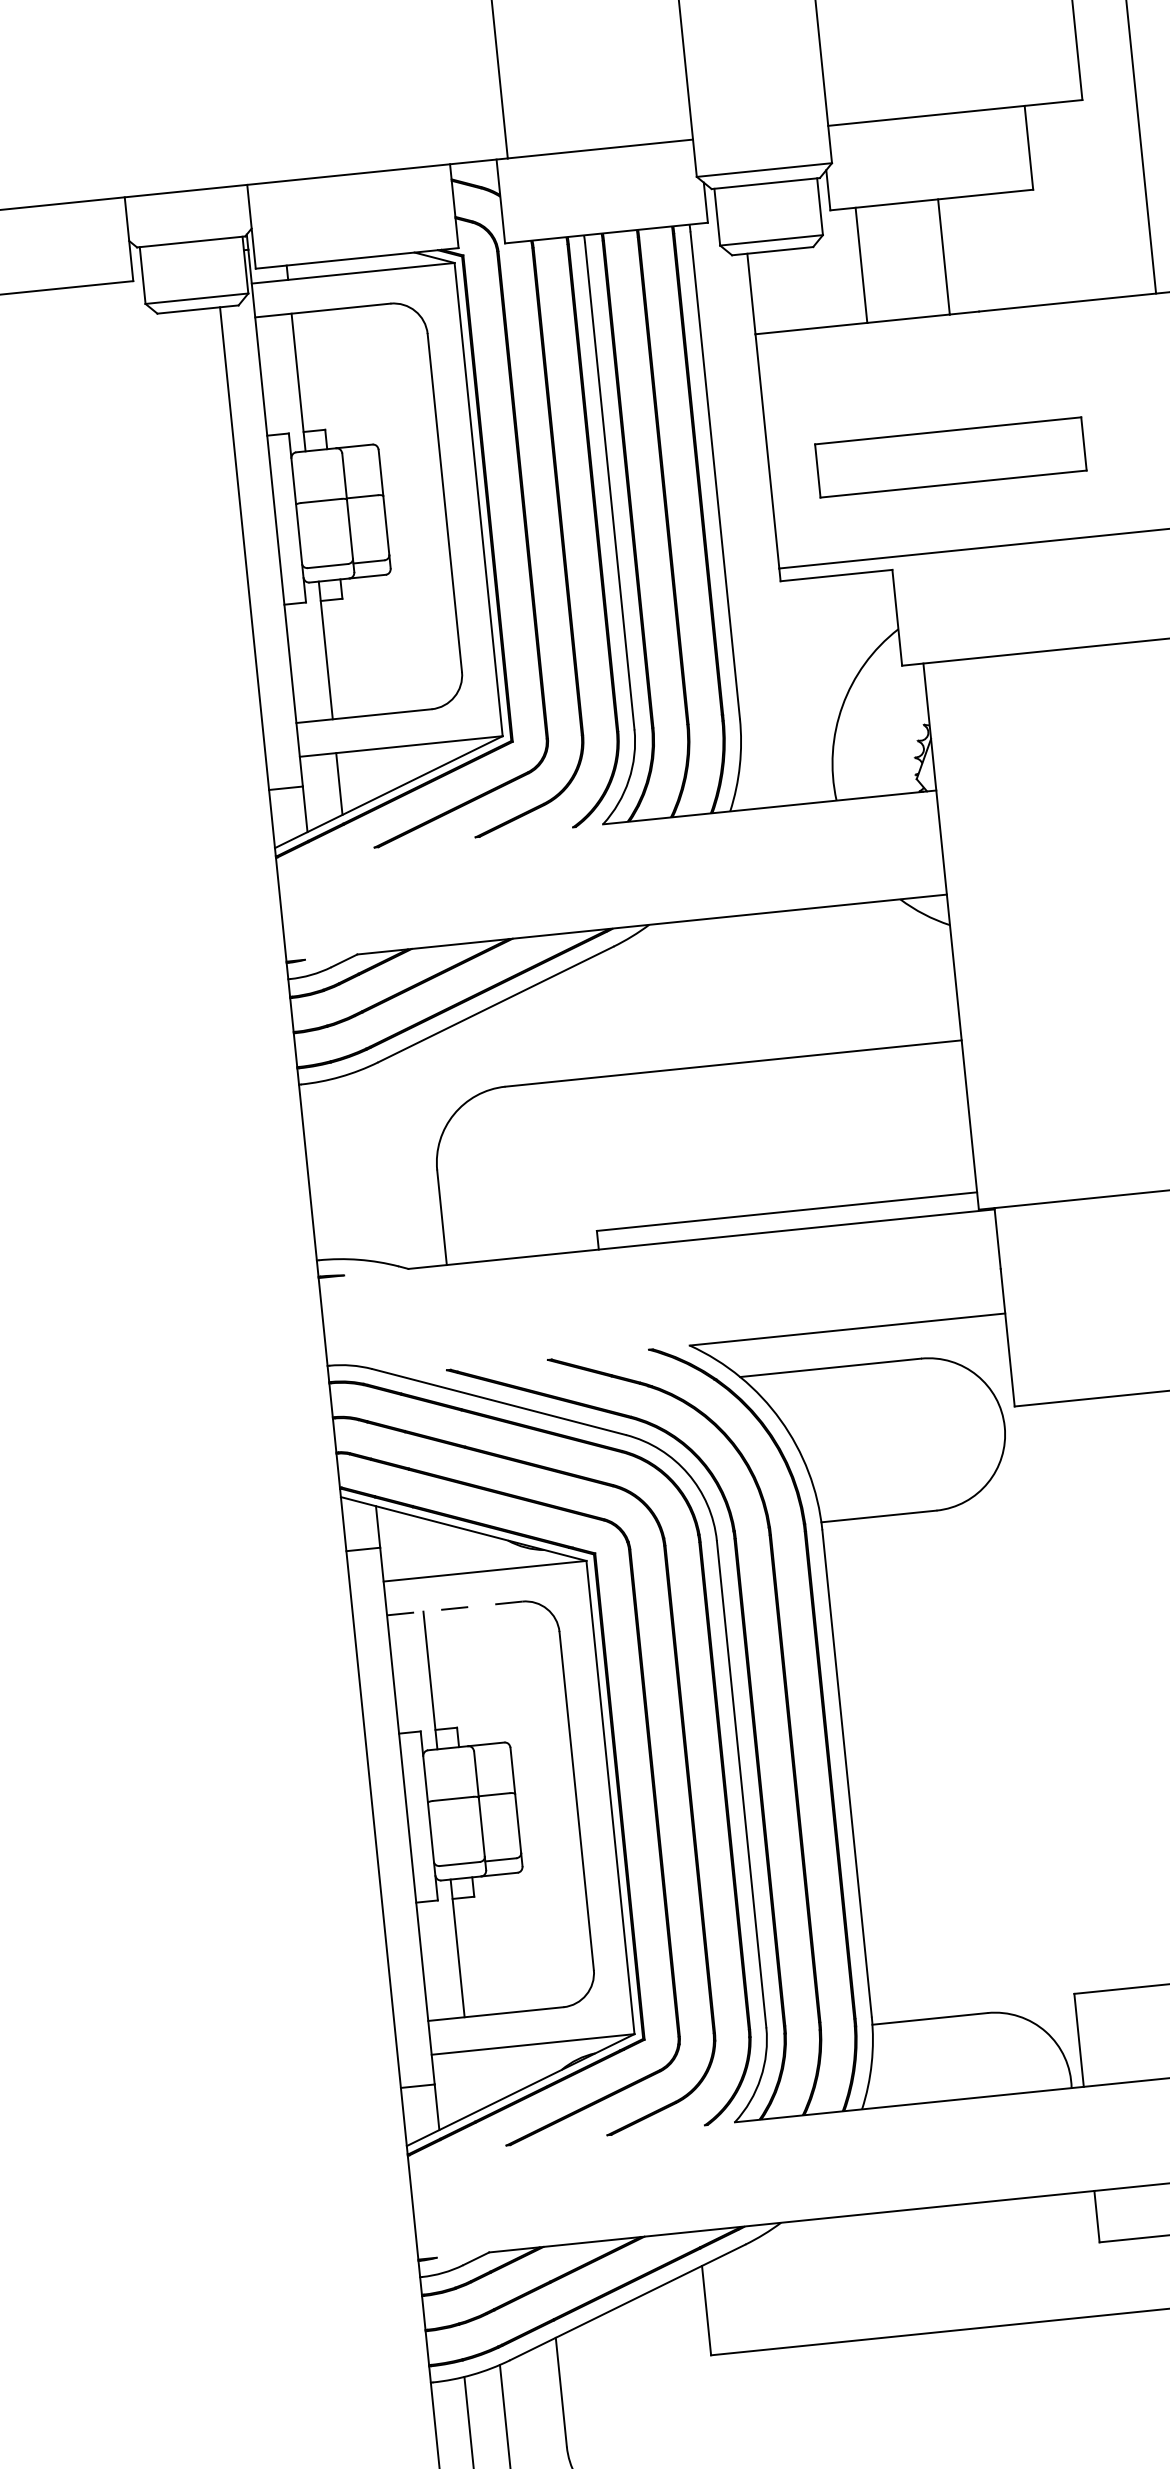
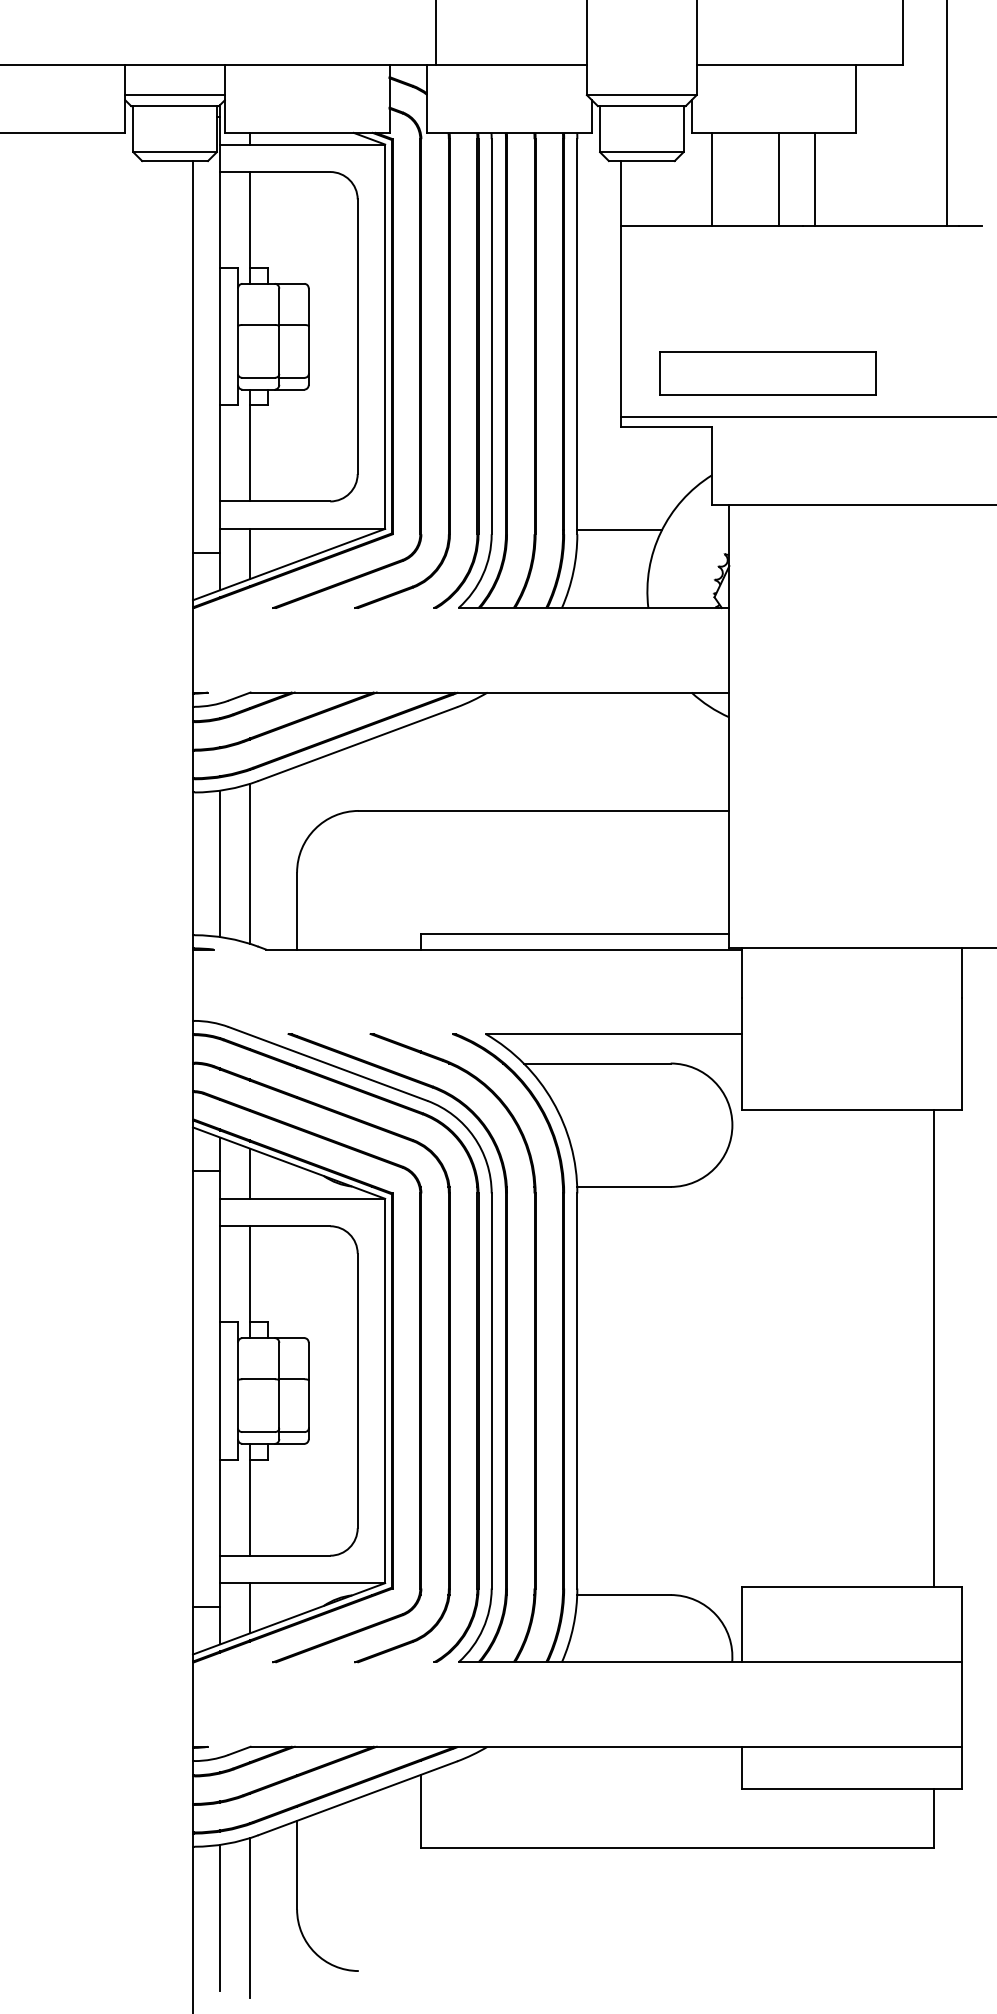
line: (189, 228) -> (174, 95), added
line: (987, 252) -> (814, 179), added
part: (949, 457) -> (767, 373), moved
line: (791, 707) -> (619, 529), added
line: (377, 1165) -> (249, 863), added
line: (341, 1168) -> (220, 863), added
line: (416, 1546) -> (249, 1173), added
line: (454, 1608) -> (275, 1226), dashed -> solid
line: (470, 2082) -> (249, 1608), added

